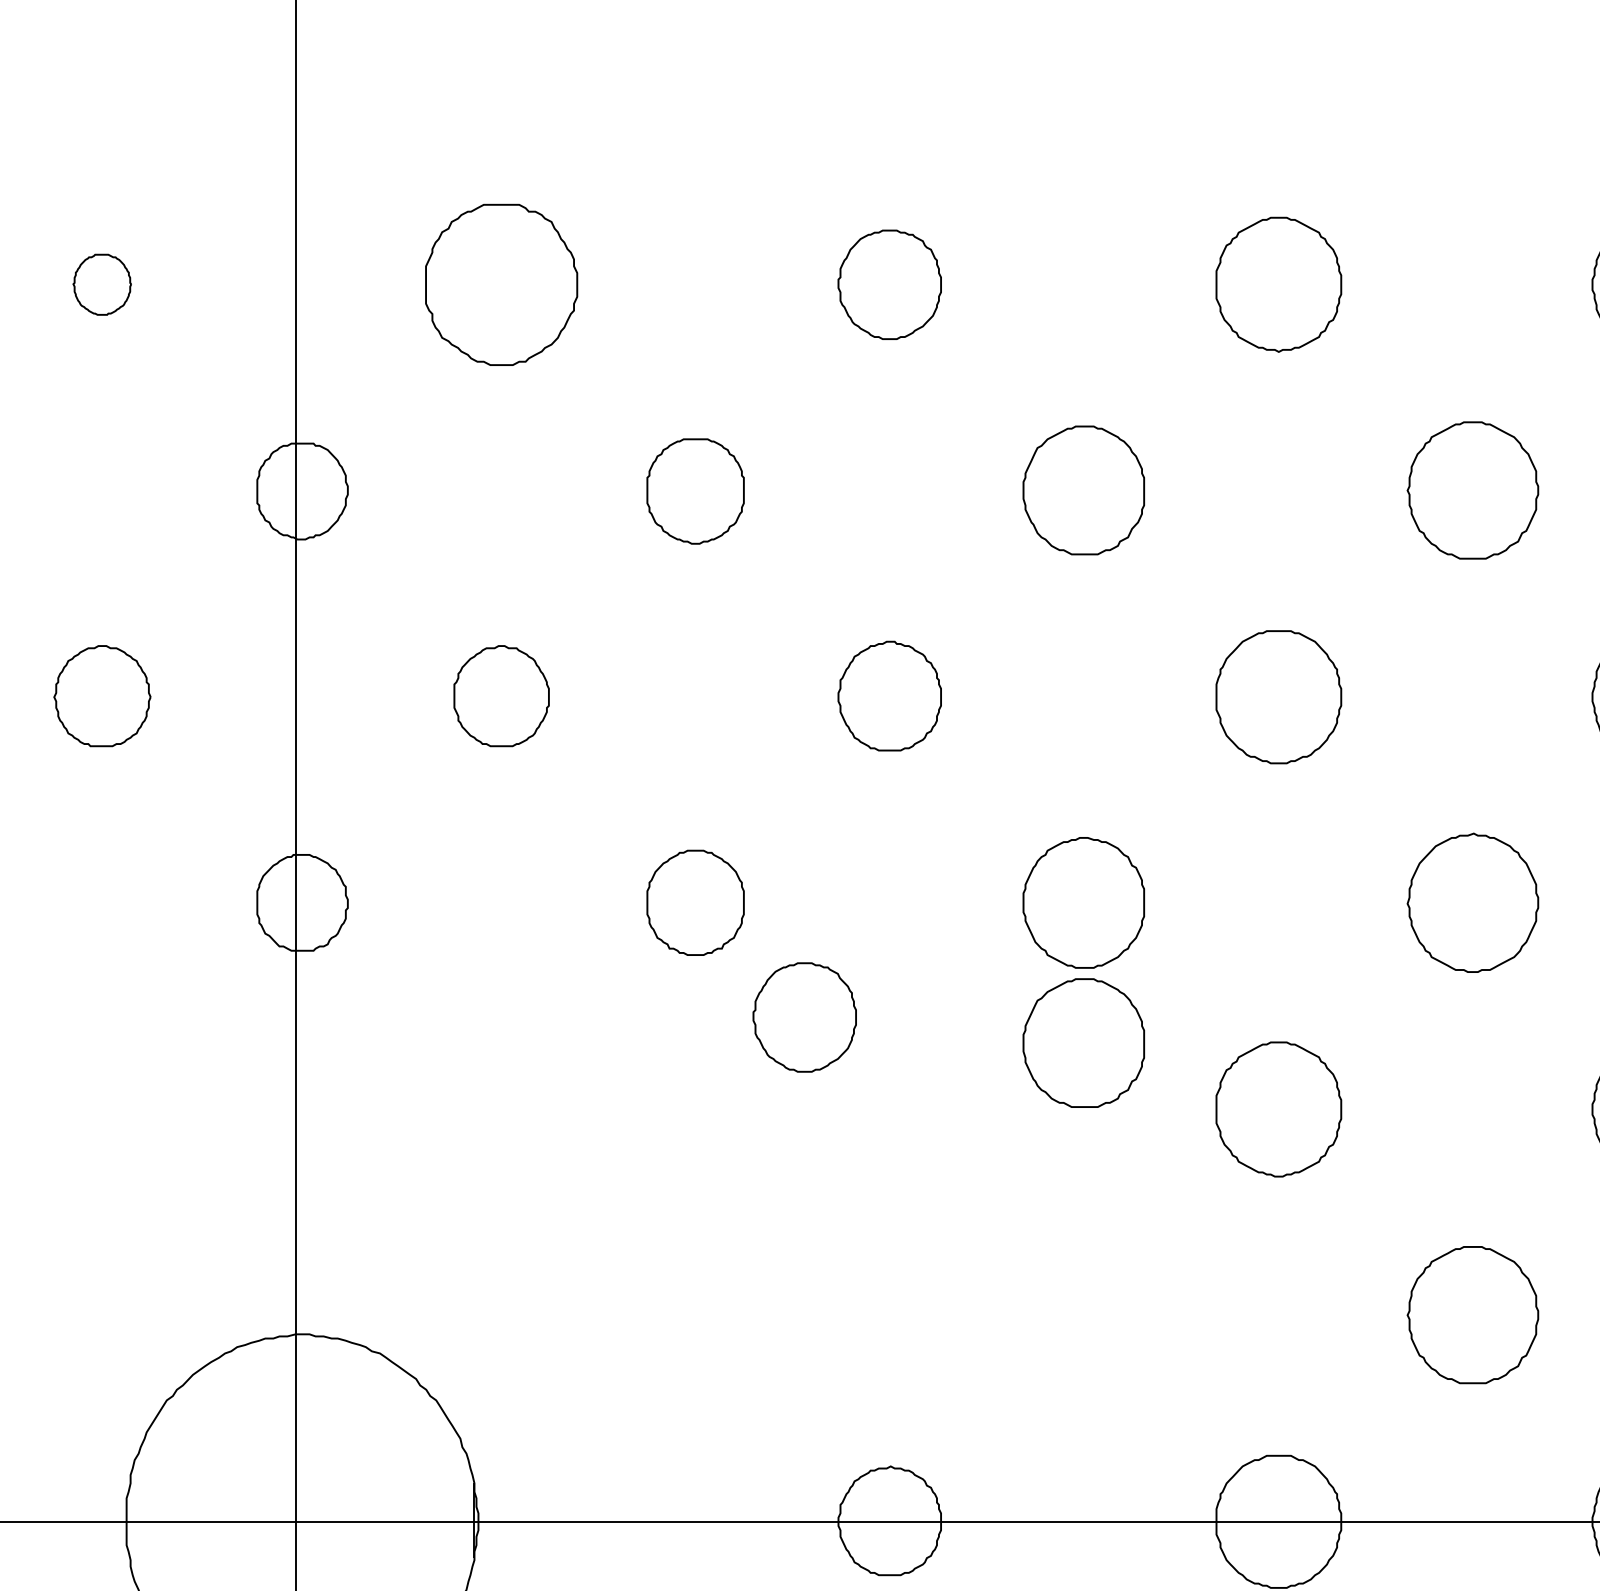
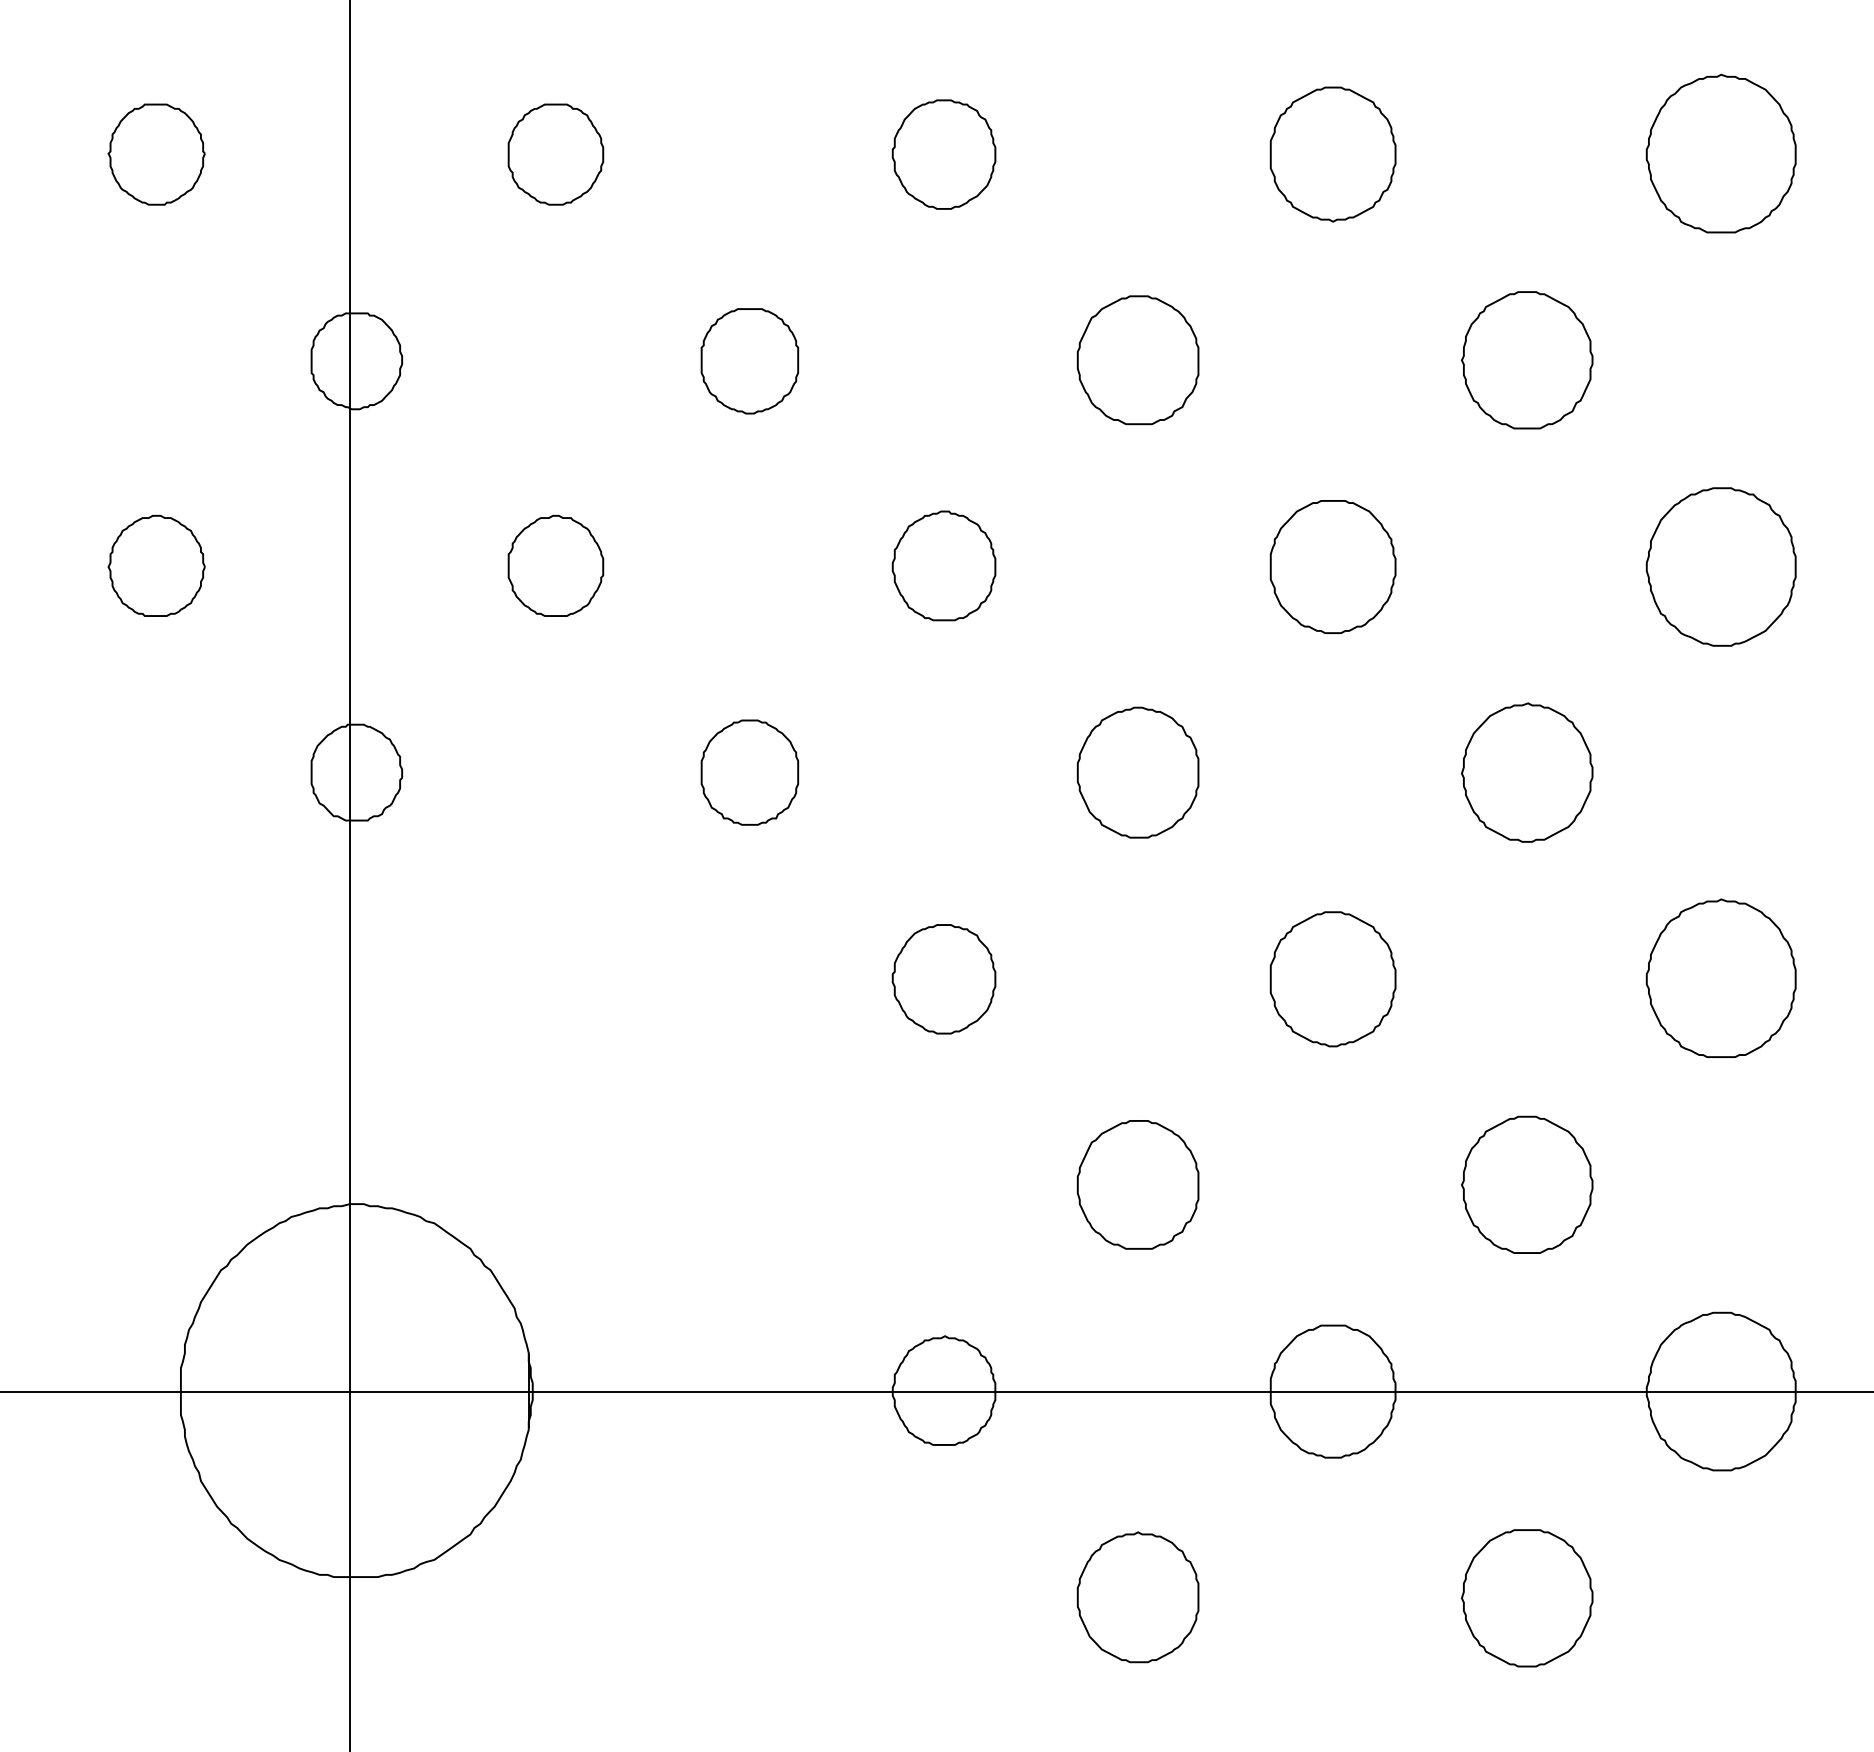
part: (102, 284) -> (156, 154), size x1.67
part: (501, 284) -> (555, 154), size x0.62
part: (804, 1017) -> (943, 979), moved
part: (1083, 1042) -> (1137, 1184), moved

